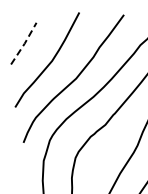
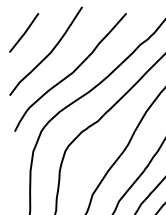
line: (24, 44) -> (24, 33), dashed -> solid

